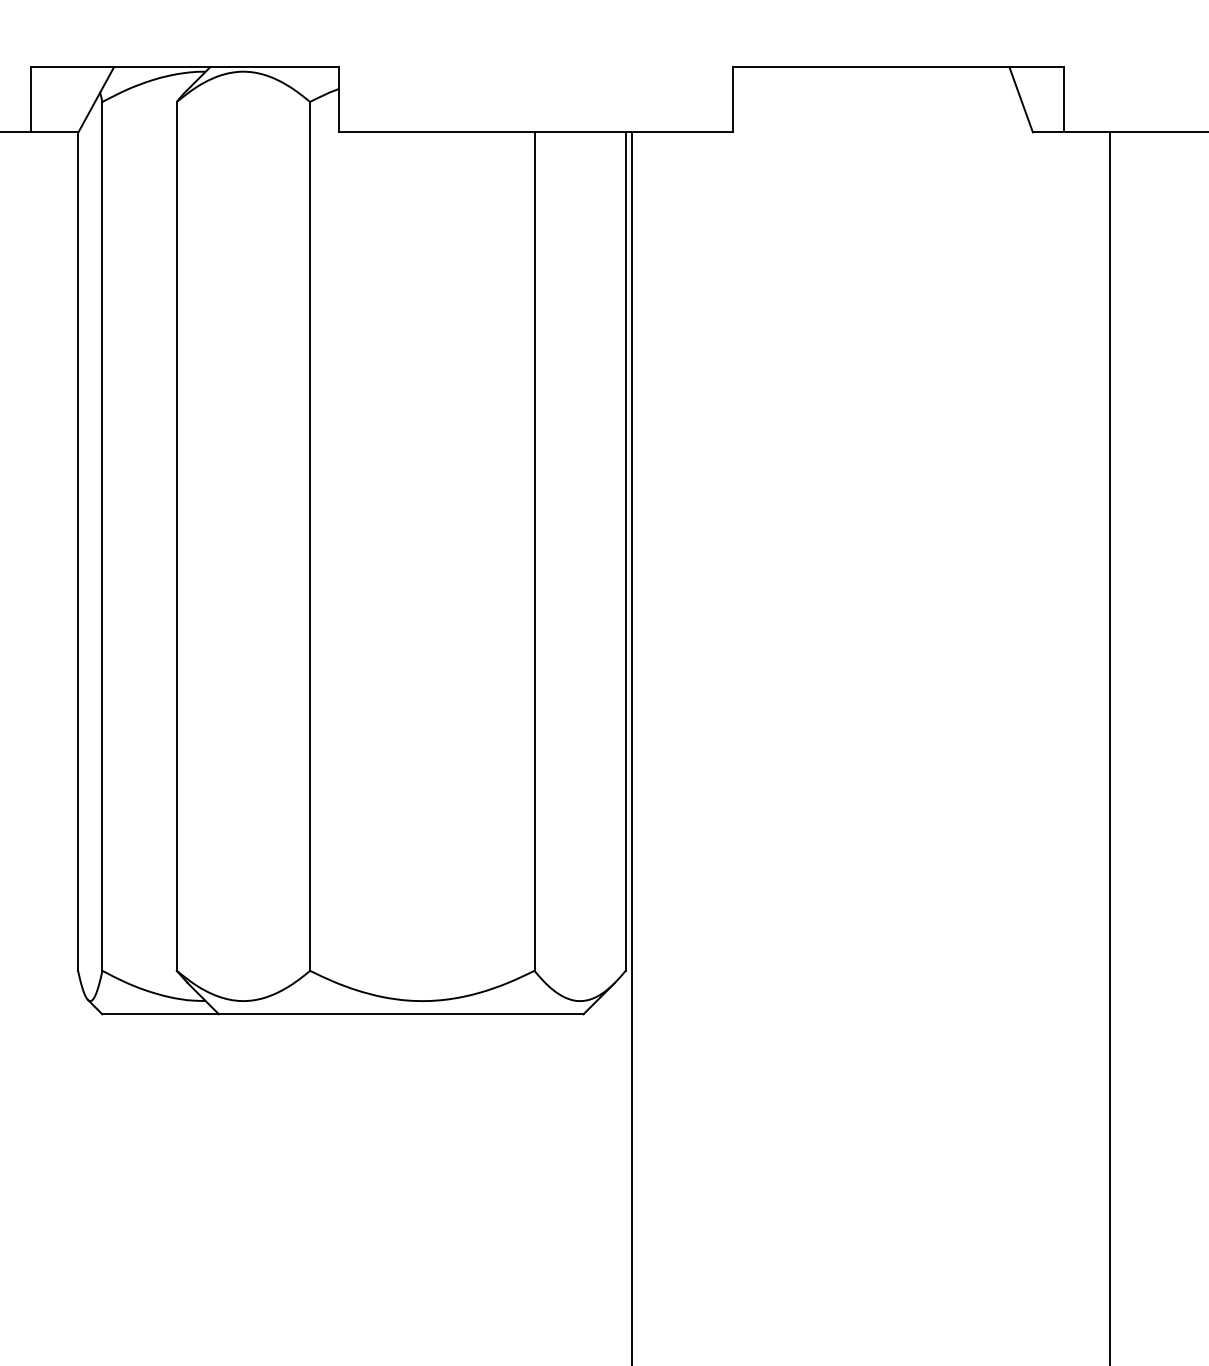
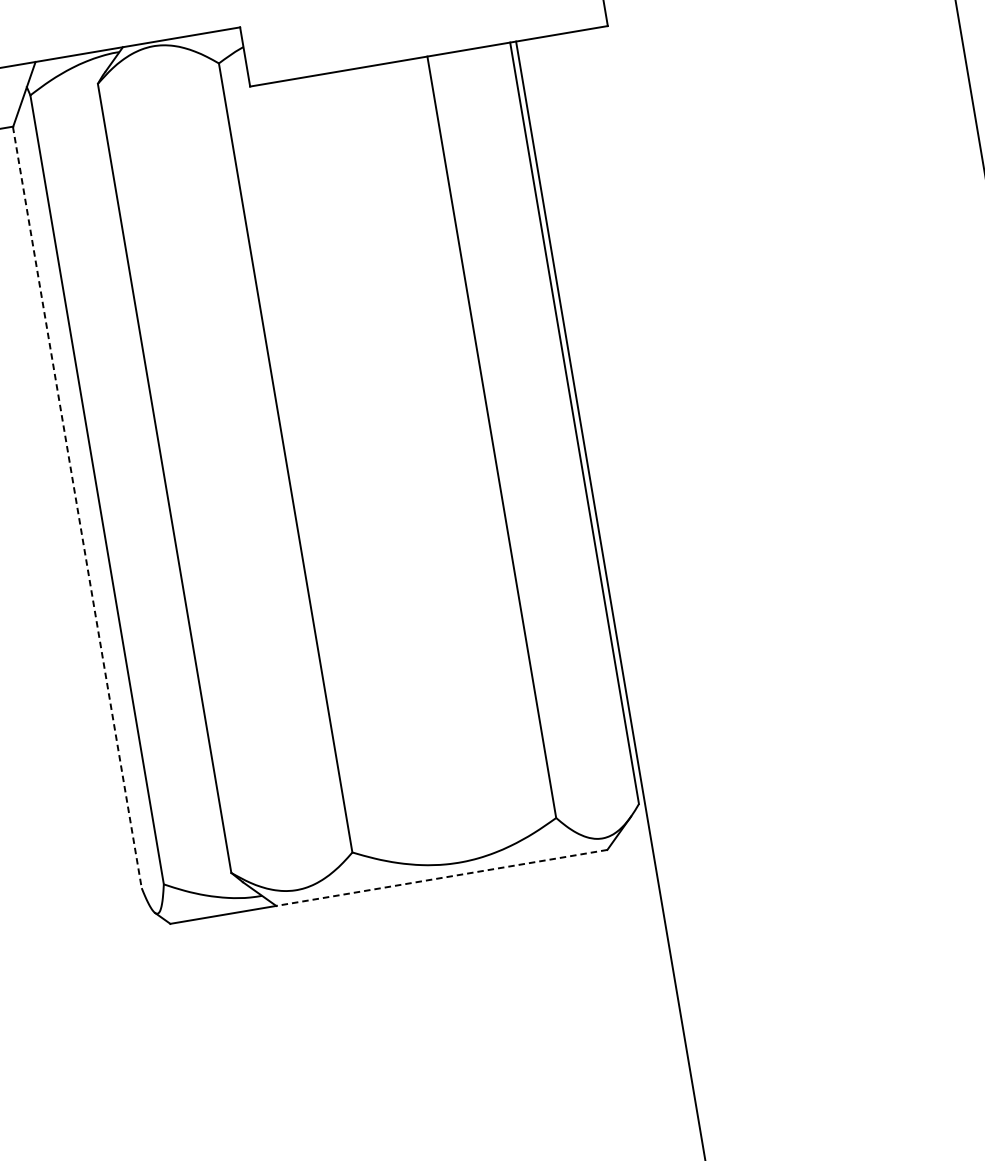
line: (78, 552) -> (77, 508), solid -> dashed
line: (400, 1014) -> (441, 878), solid -> dashed

